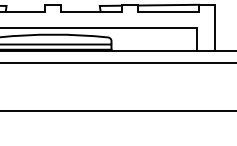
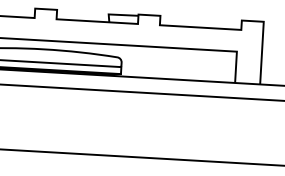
line: (168, 4) -> (201, 17), removed

